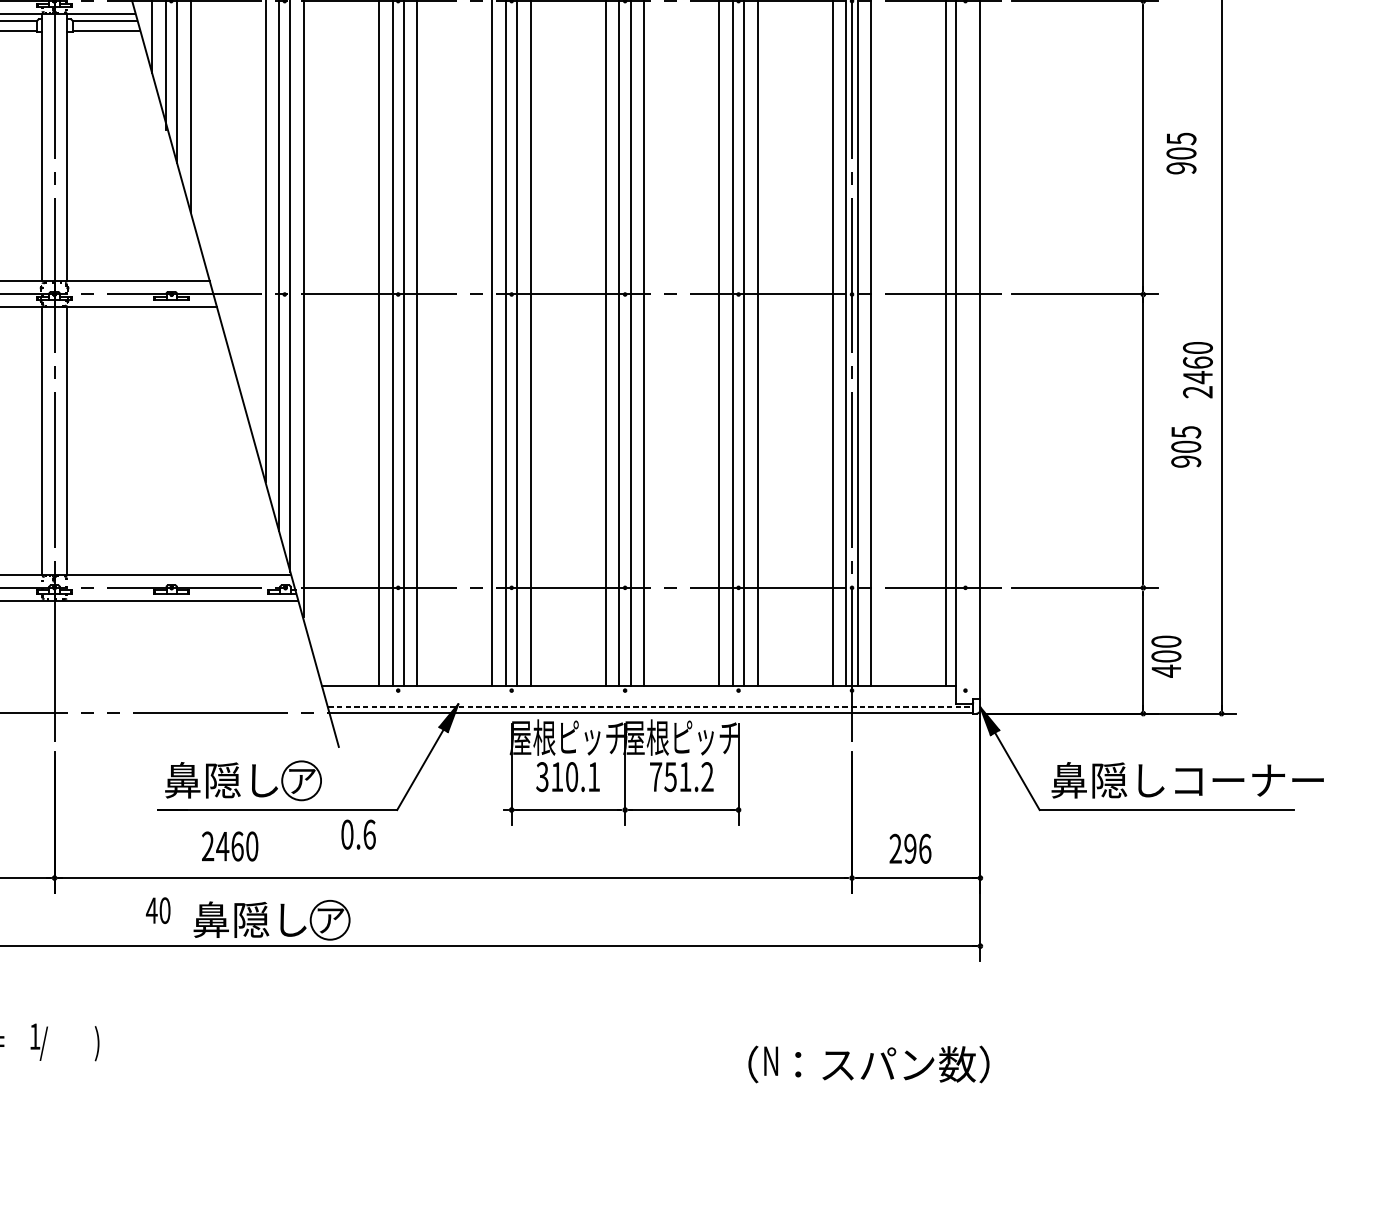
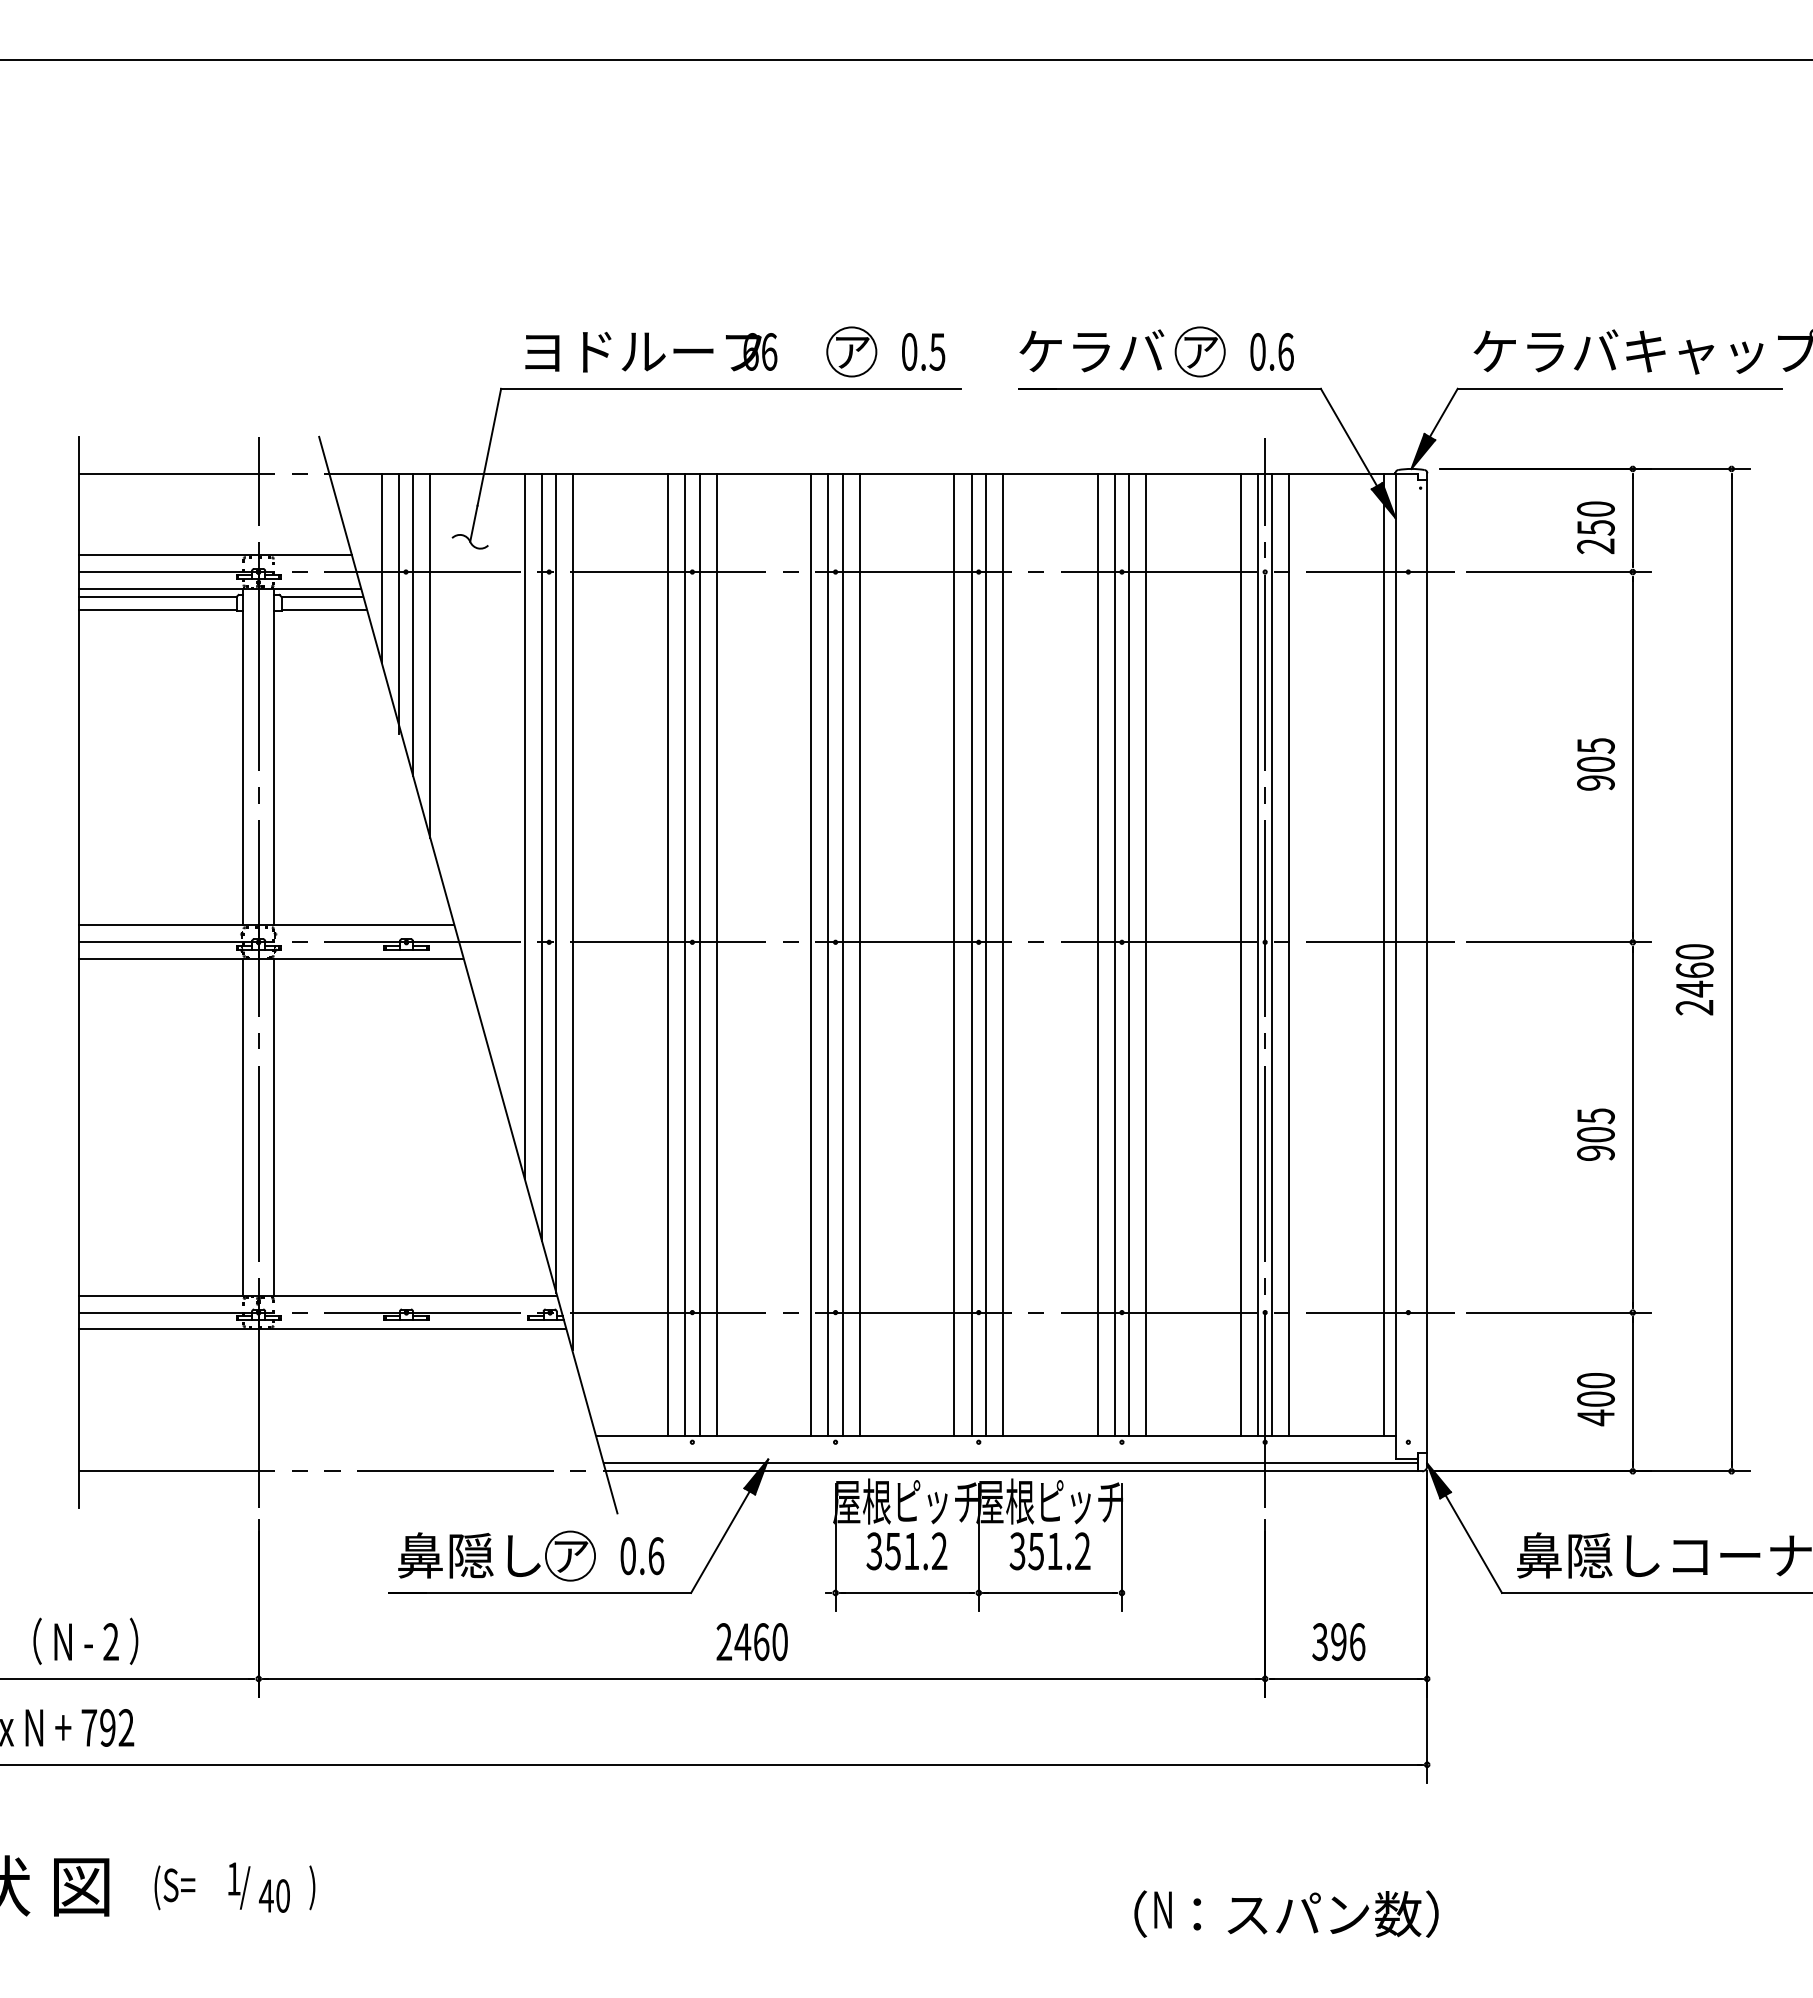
text: (1181, 153) -> (1595, 764), moved
text: (1197, 369) -> (1694, 979), moved
text: (1185, 446) -> (1595, 1134), moved
text: (1166, 656) -> (1595, 1399), moved
line: (651, 706) -> (1011, 1462), dashed -> solid
text: (575, 777) -> (916, 1551), 310.1 -> 351.2
text: (655, 777) -> (1017, 1551), 751.2 -> 351.2
text: (358, 834) -> (642, 1556), moved
text: (229, 846) -> (751, 1641), moved
text: (895, 849) -> (1319, 1642), 296 -> 396
text: (158, 910) -> (274, 1895), moved
part: (271, 919) -> (532, 1731), removed

